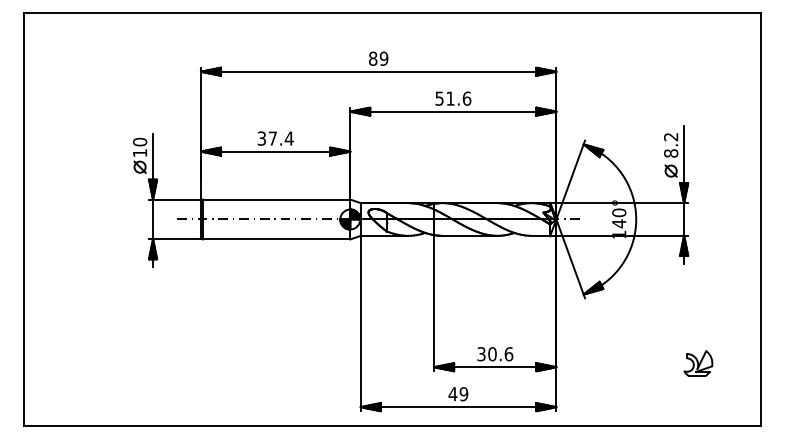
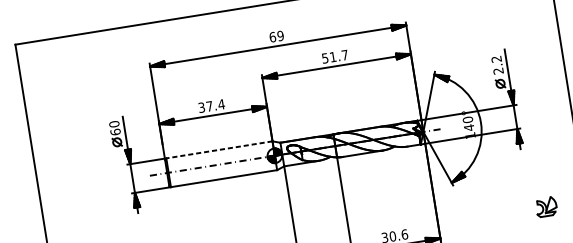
text: (373, 58) -> (272, 37), 89 -> 69
text: (466, 98) -> (344, 55), 51.6 -> 51.7
text: (140, 152) -> (115, 131), 10 -> 60
text: (671, 153) -> (498, 71), 8.2 -> 2.2
line: (276, 199) -> (219, 149), solid -> dashed
part: (698, 363) -> (546, 206), moved

